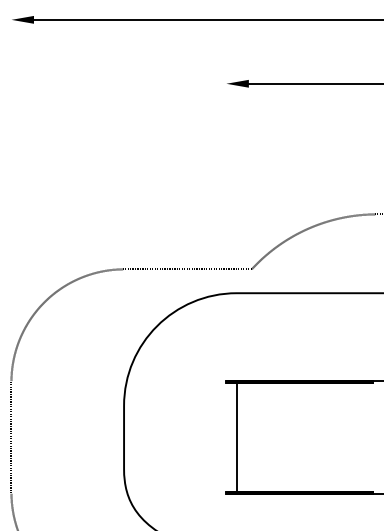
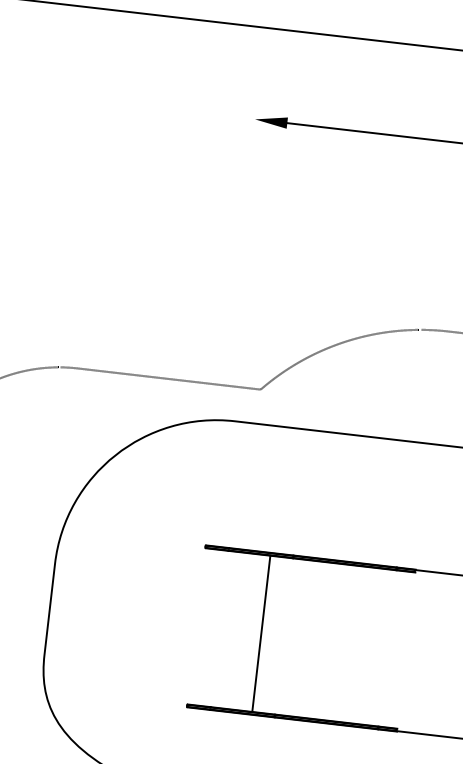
line: (236, 436) -> (261, 632), moved

